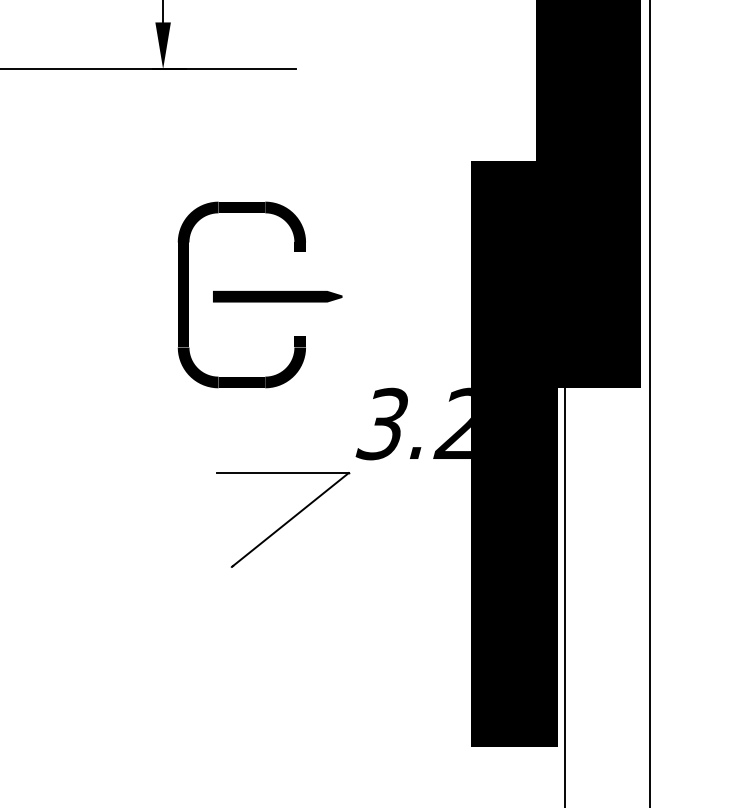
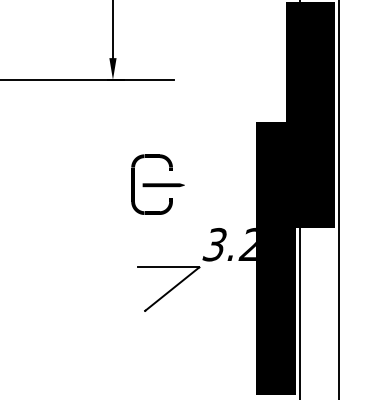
part: (258, 294) -> (157, 184), size x0.7

